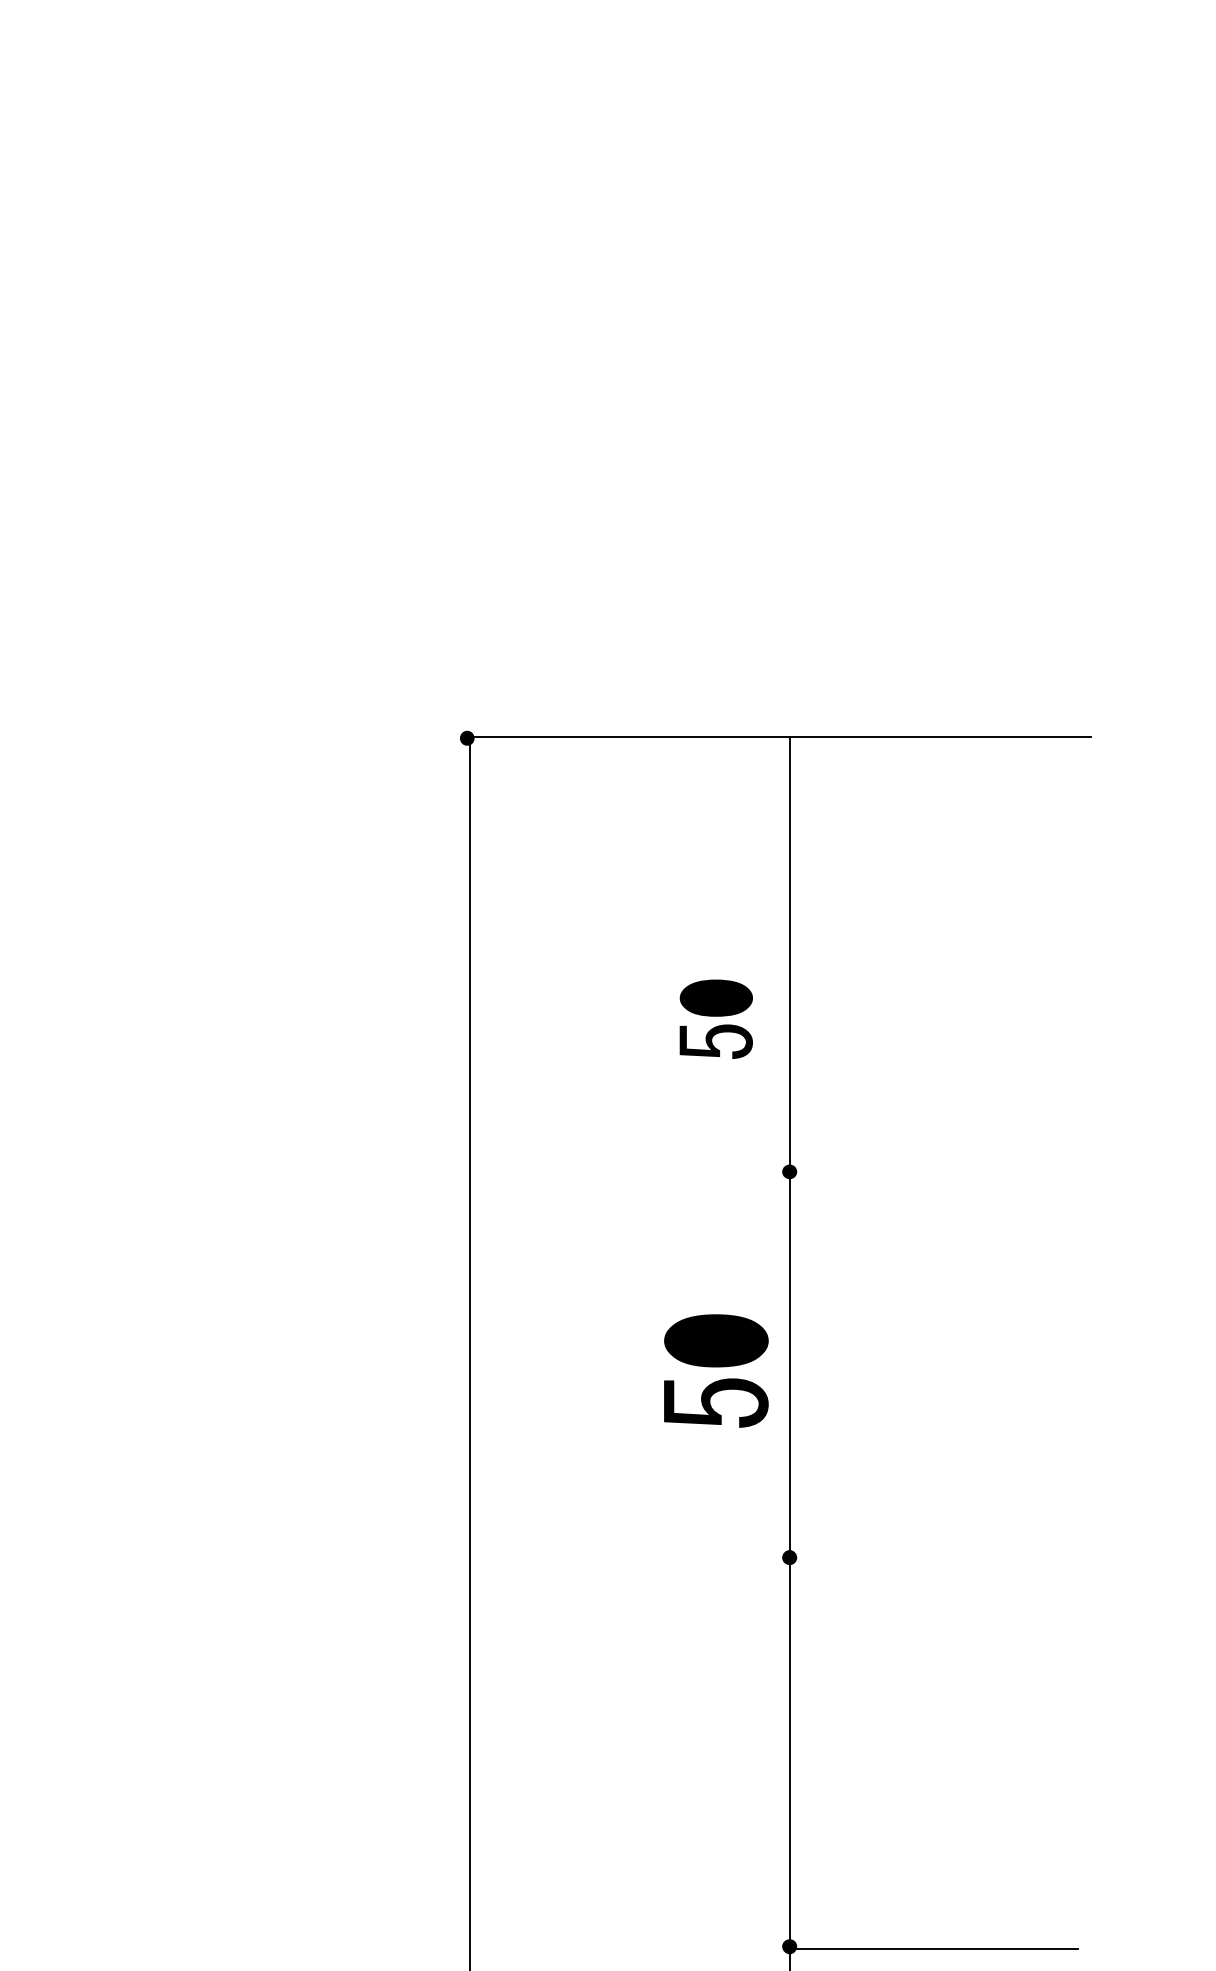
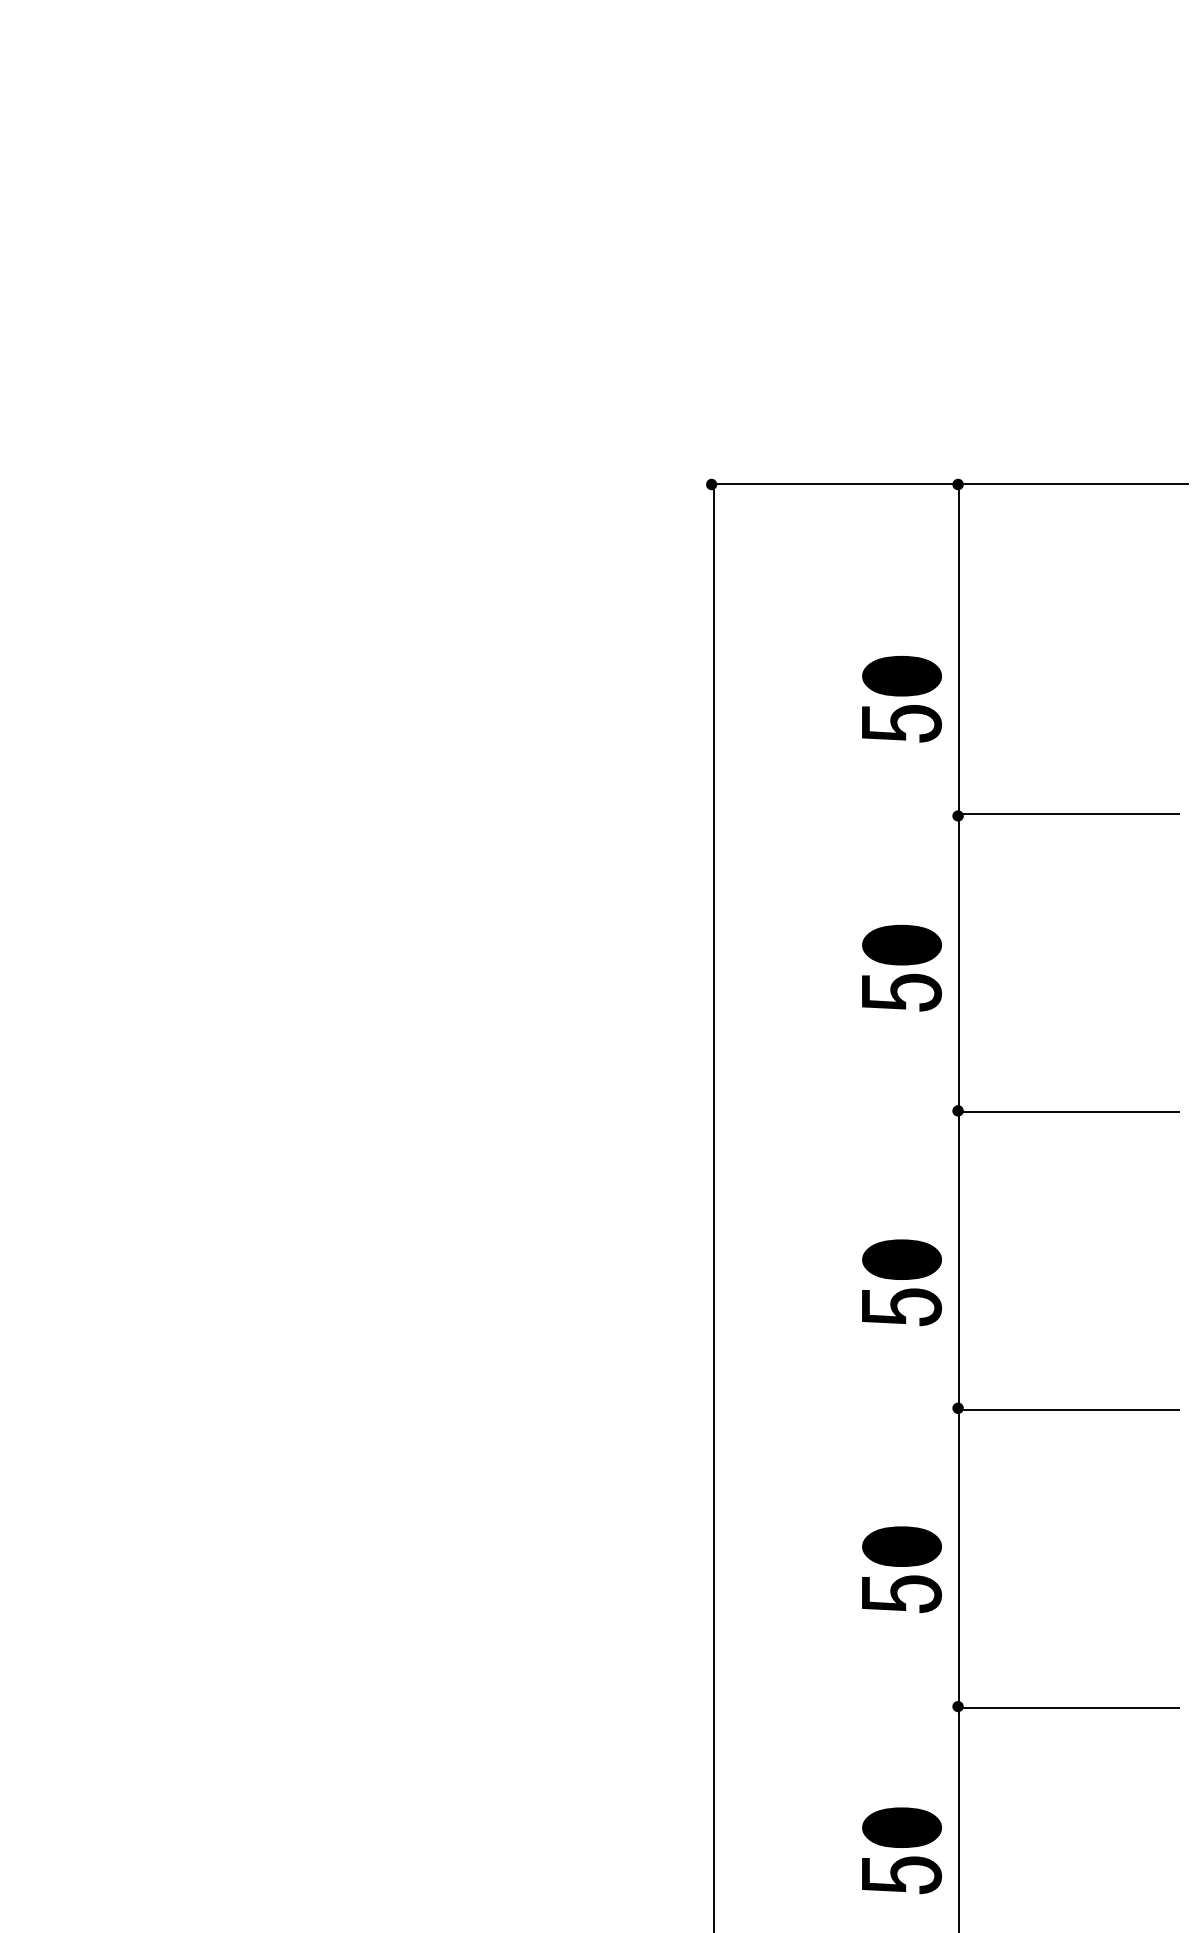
fill: (788, 738) -> (957, 484), added
part: (715, 1019) -> (901, 699), size x1.43
line: (935, 1169) -> (1069, 814), added
line: (934, 1559) -> (1068, 1112), added
part: (715, 1782) -> (901, 1282), added

